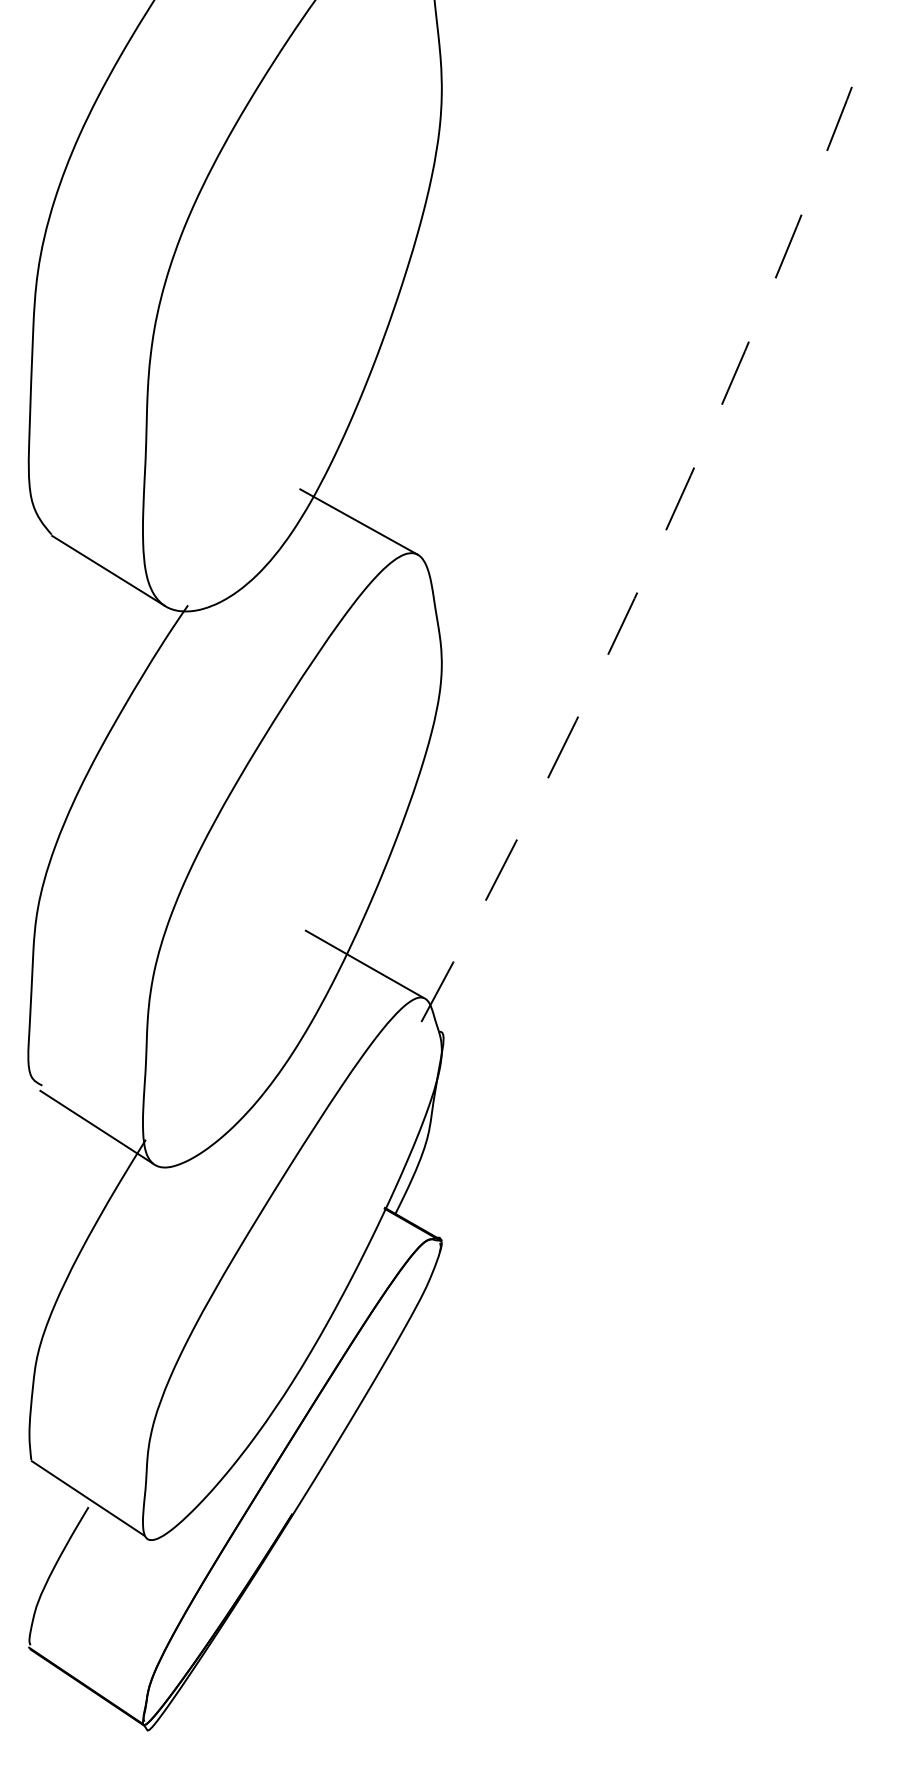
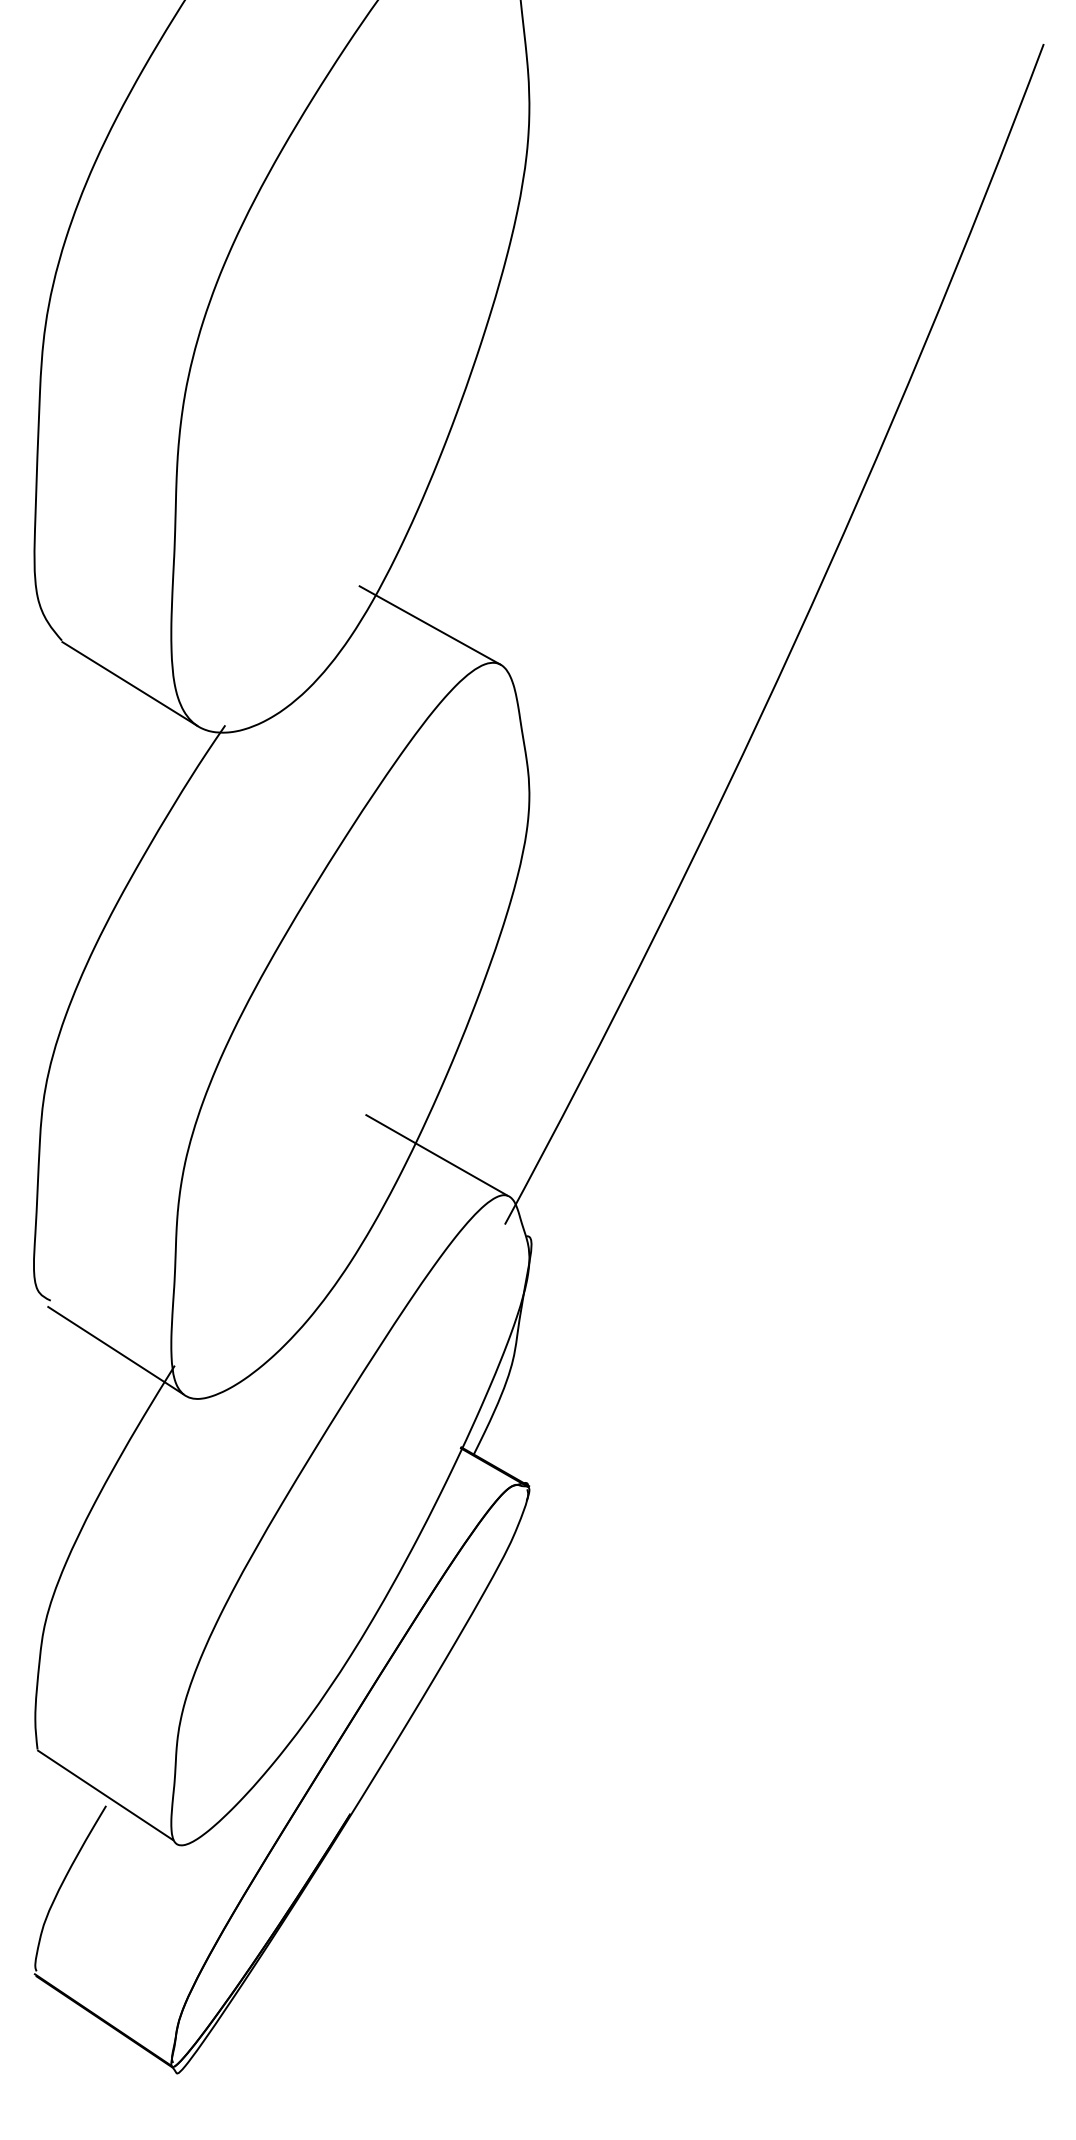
arc: (663, 537) -> (794, 643), dashed -> solid

